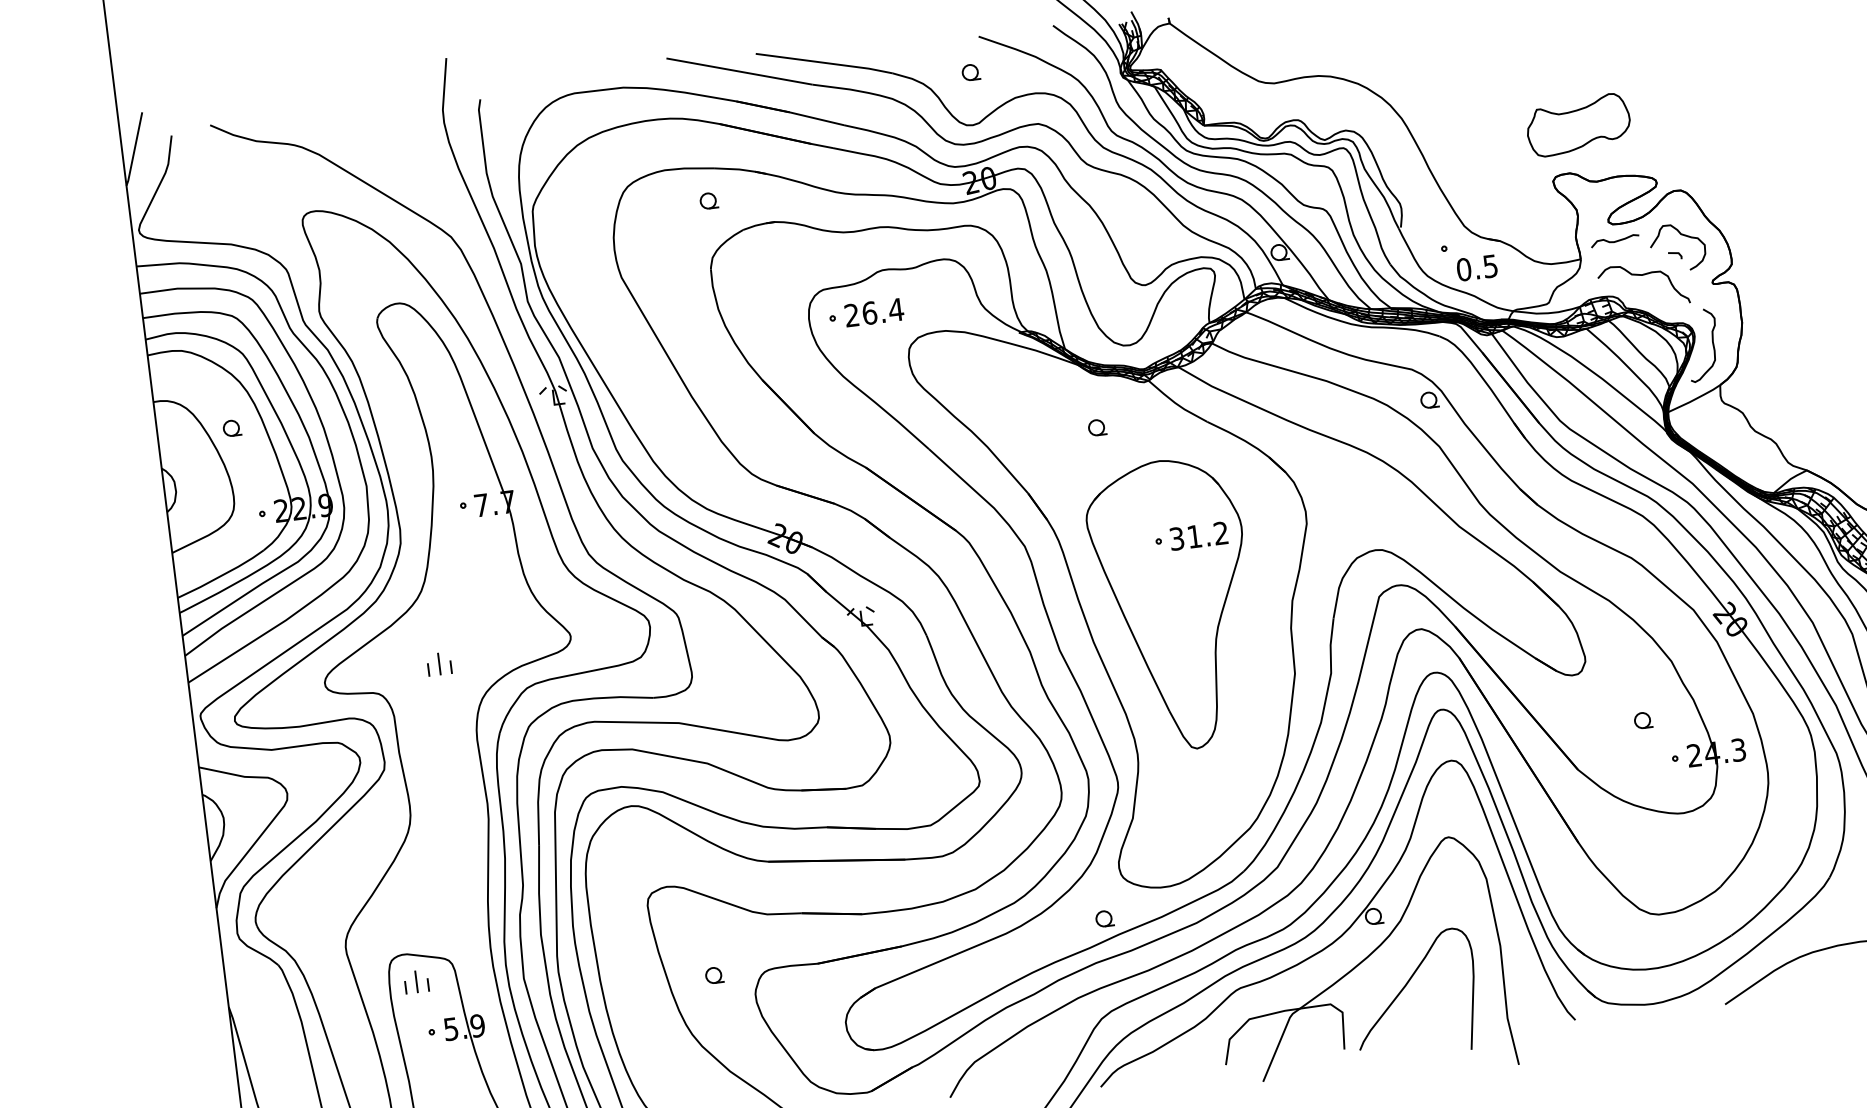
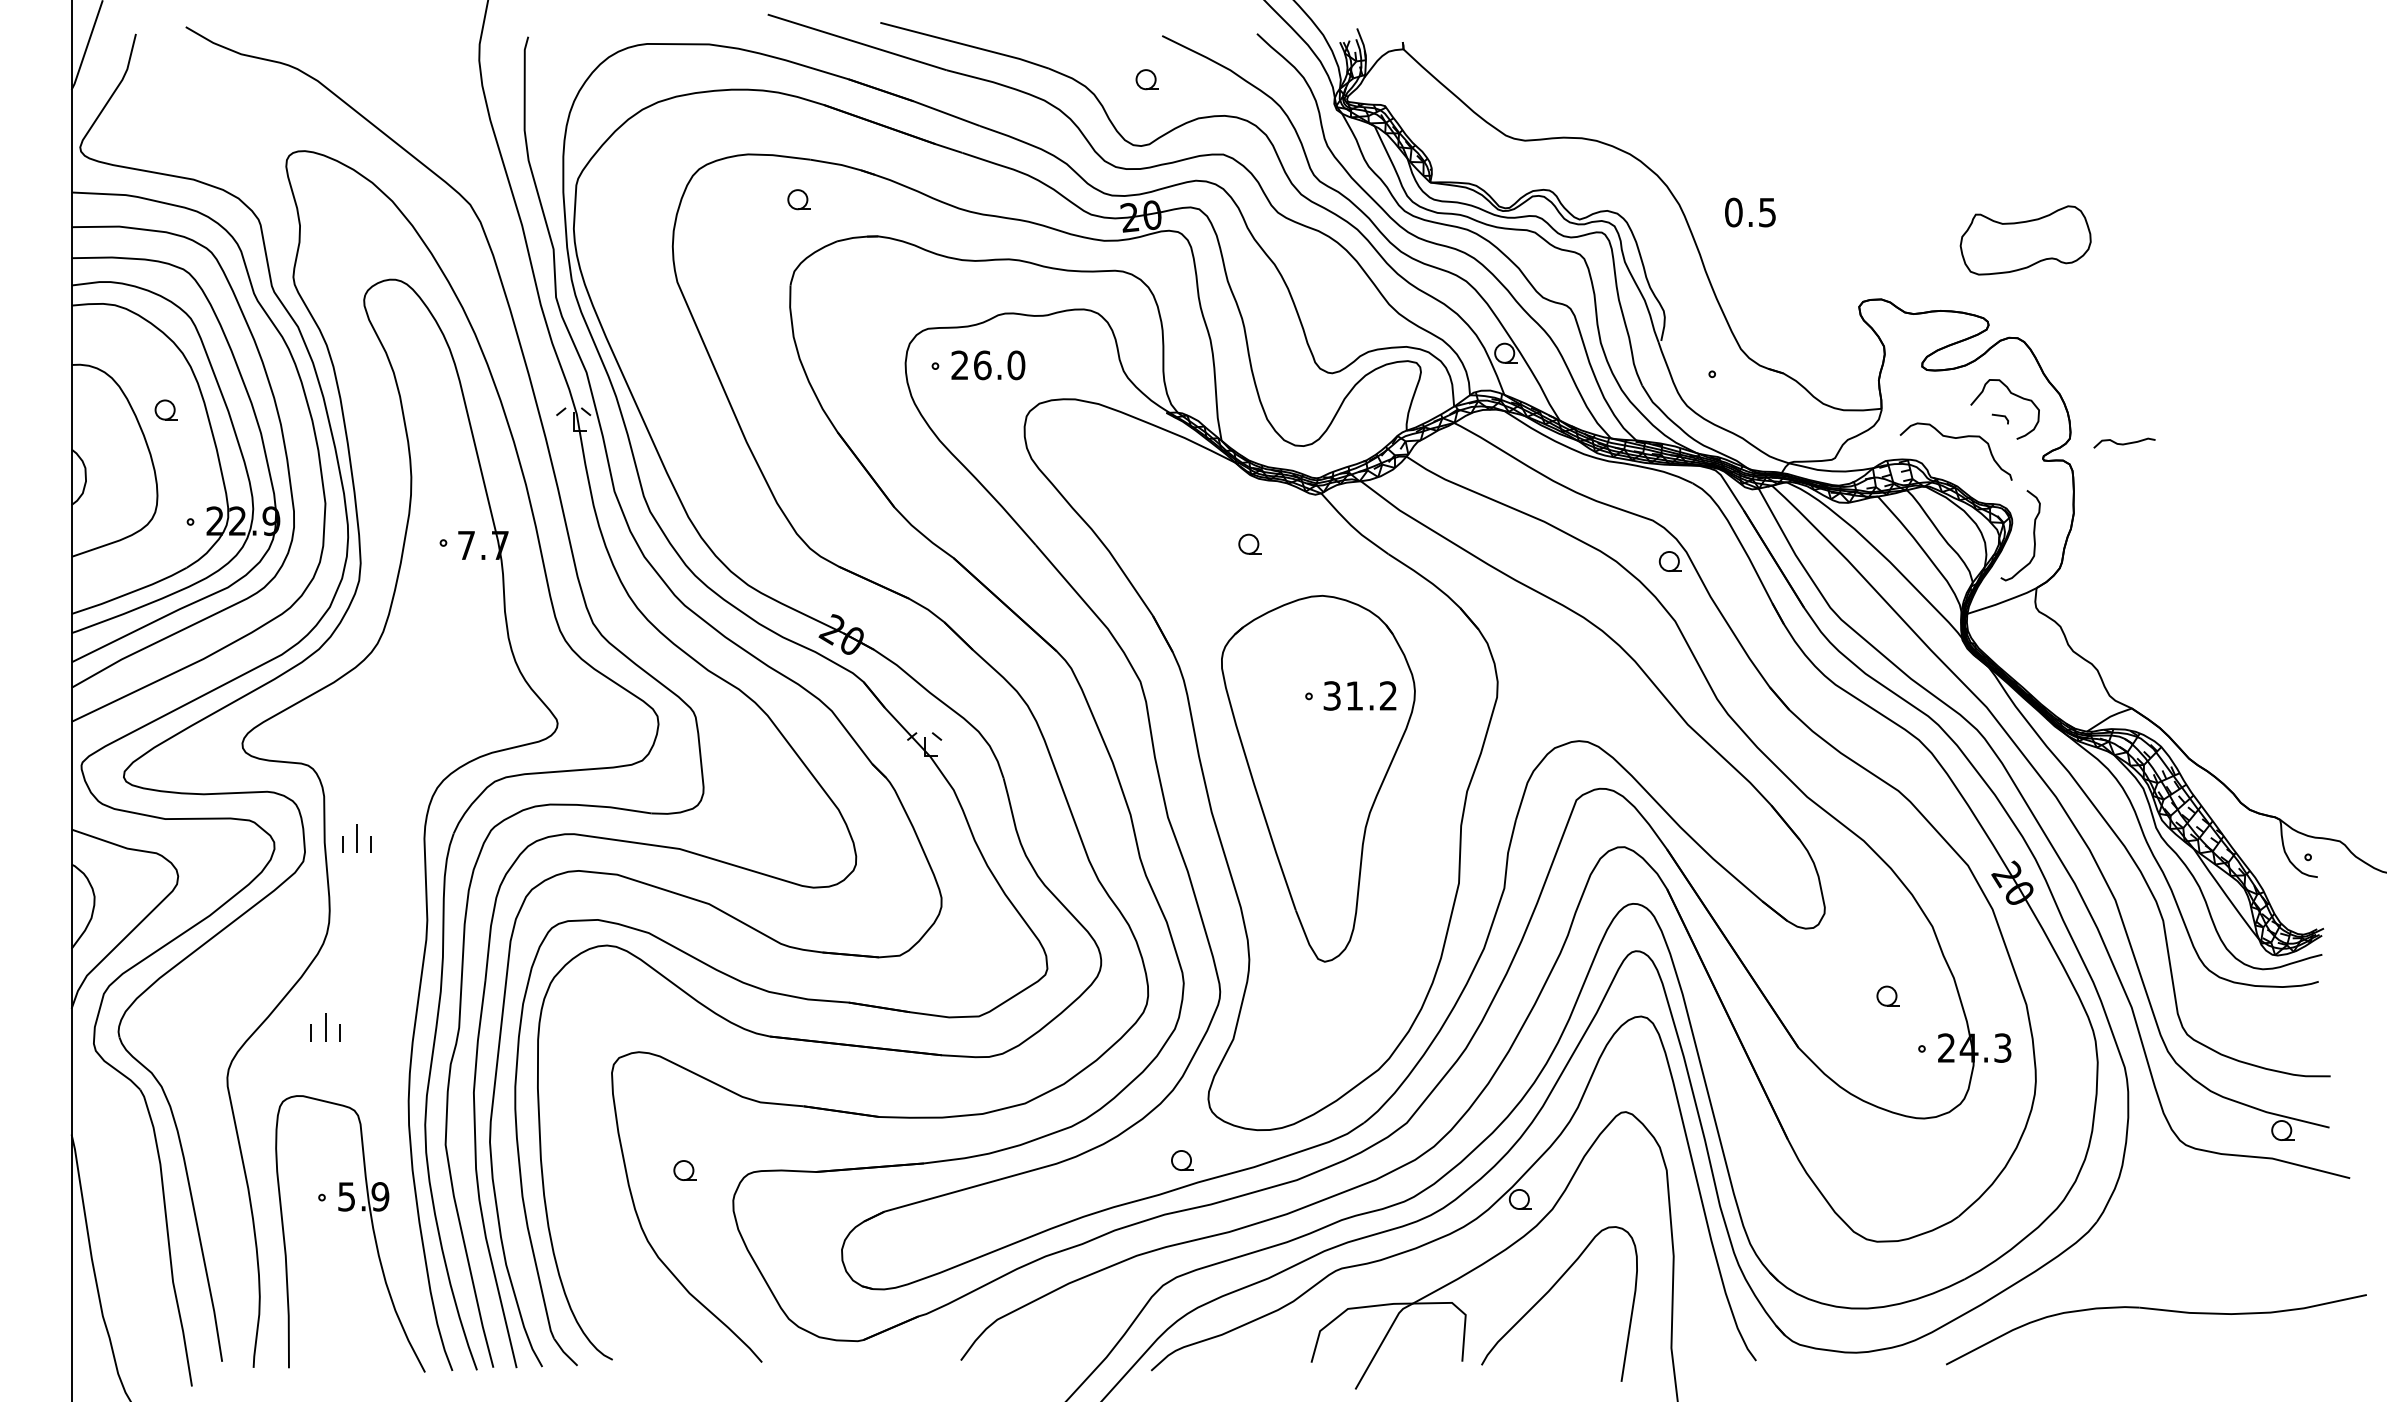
part: (1578, 125) -> (2025, 240), moved
curve: (1615, 241) -> (2124, 443), moved
text: (1477, 267) -> (1750, 212), moved
text: (896, 309) -> (1016, 365), 26.4 -> 26.0
part: (439, 663) -> (356, 838), moved
part: (416, 982) -> (325, 1027), moved

